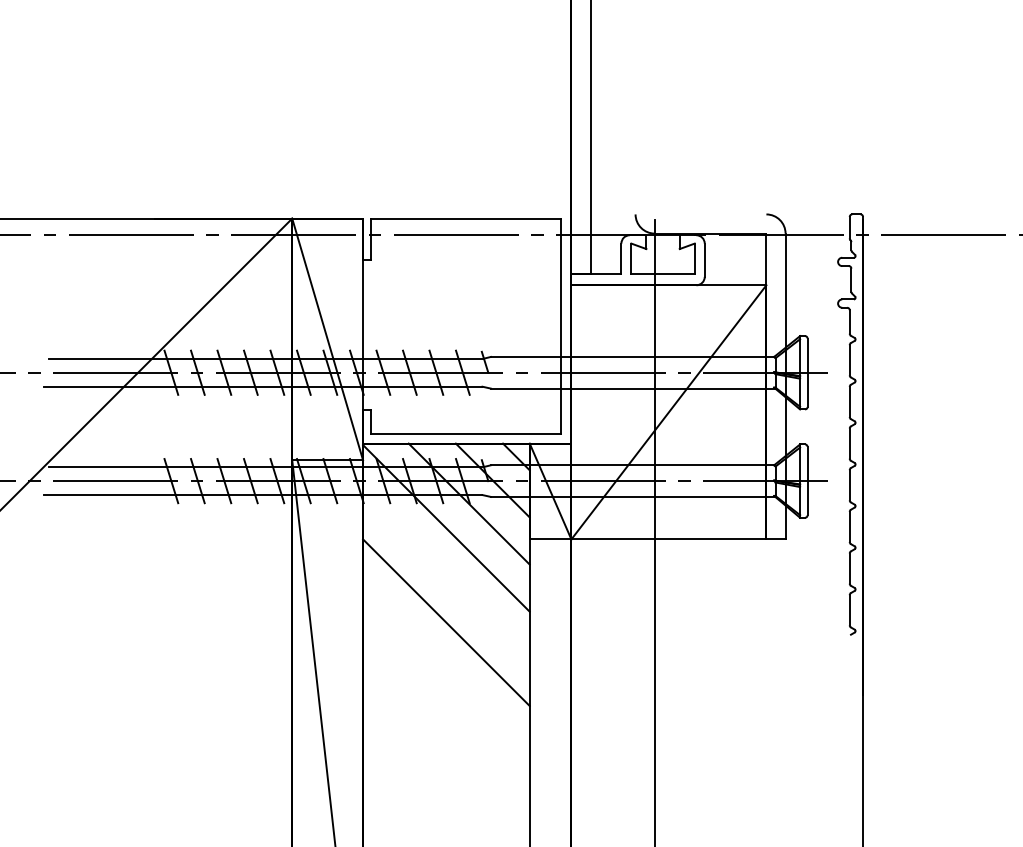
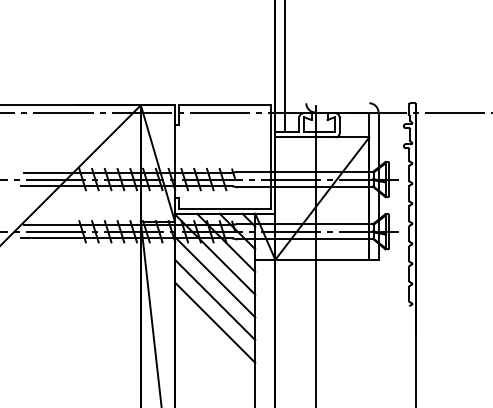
line: (445, 576) -> (214, 277), added
line: (445, 669) -> (214, 322), added

